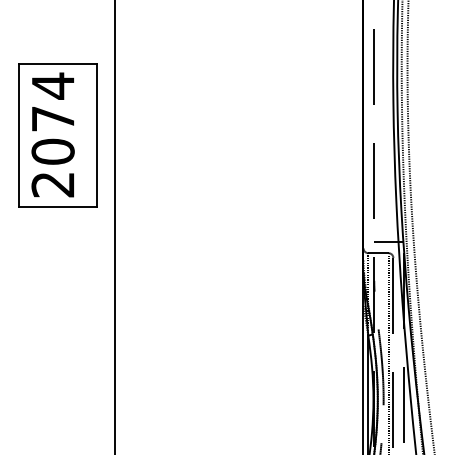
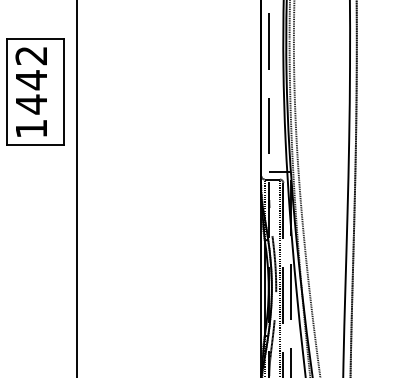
text: (53, 134) -> (31, 91), 2074 -> 1442

